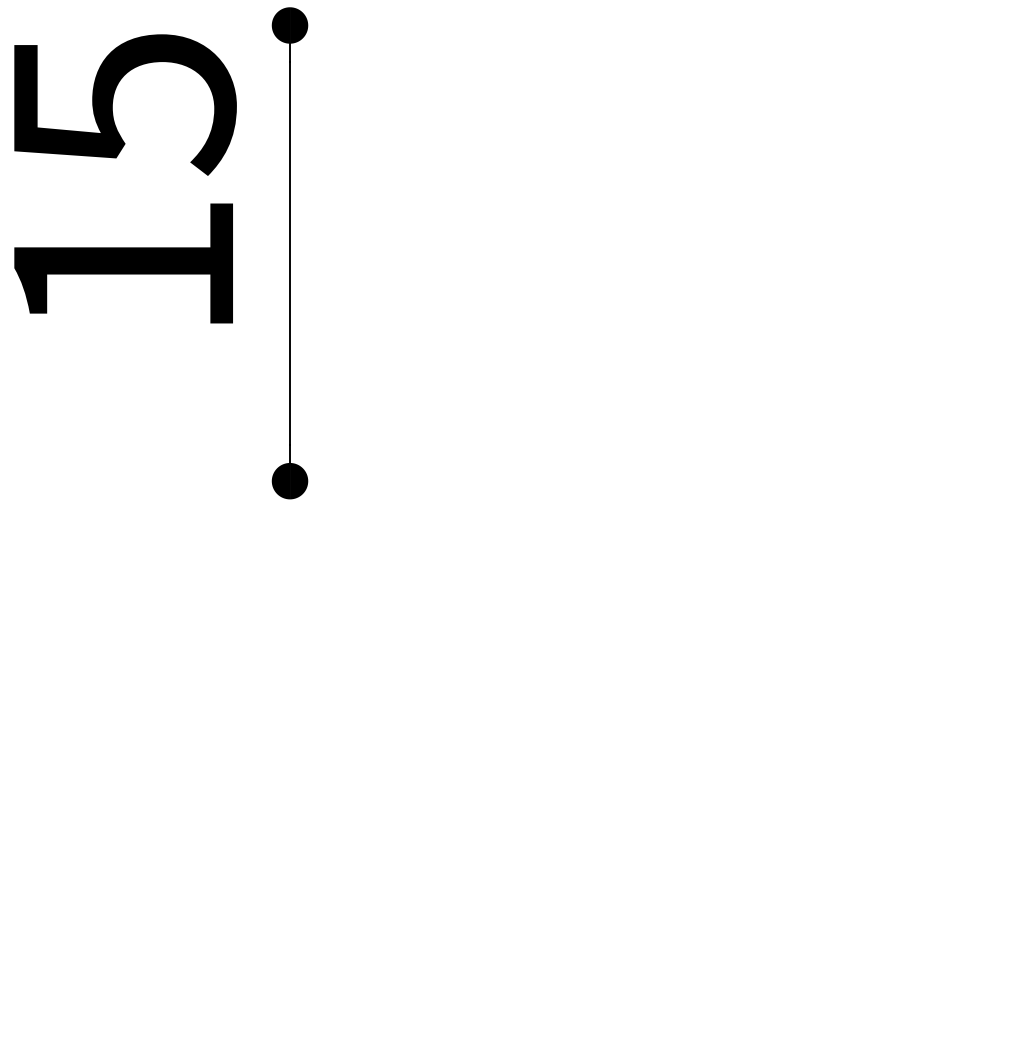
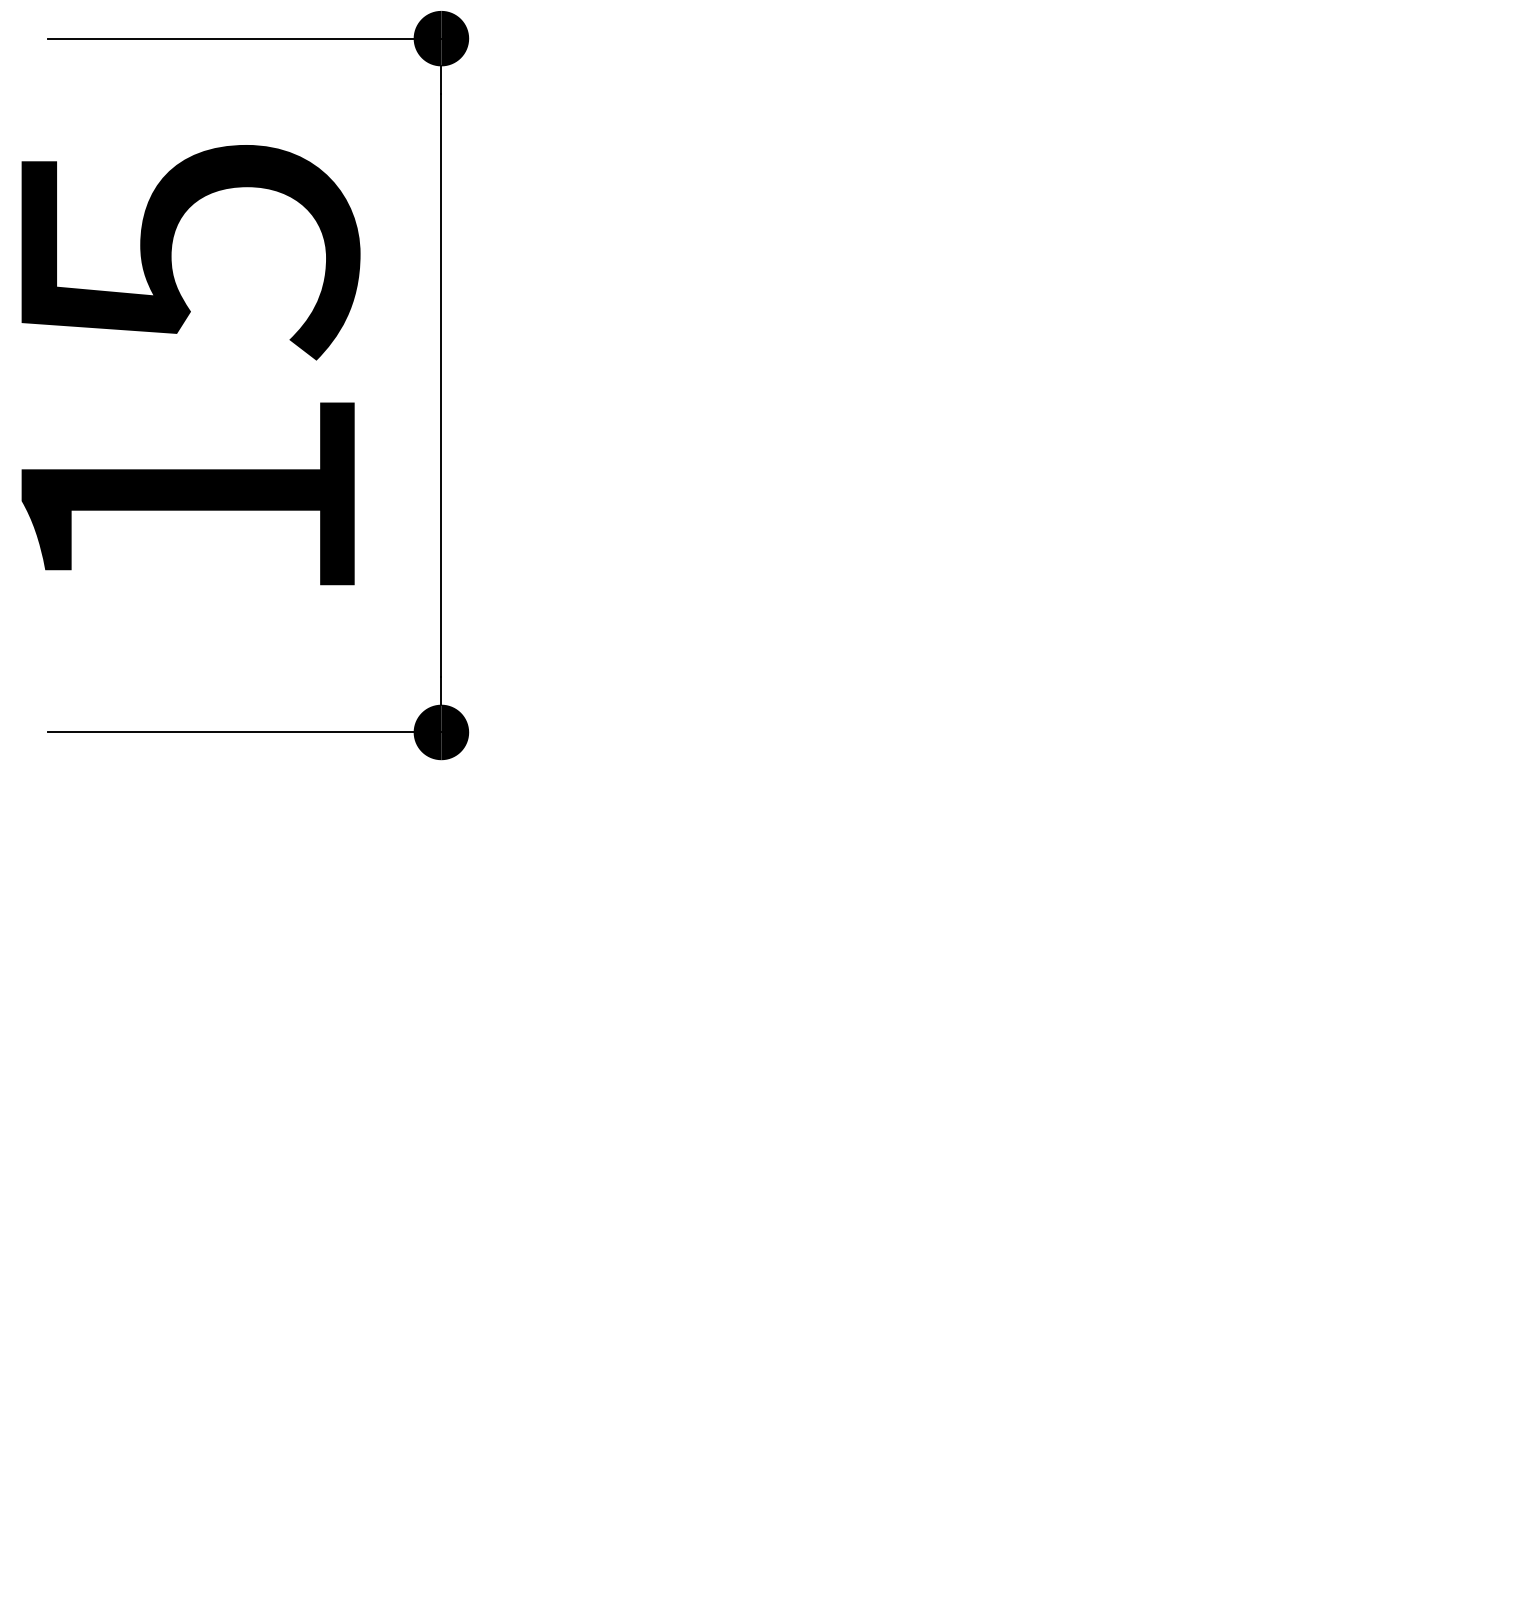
line: (160, 25) -> (244, 38), added
text: (125, 178) -> (190, 364), moved
line: (160, 481) -> (244, 732), added

